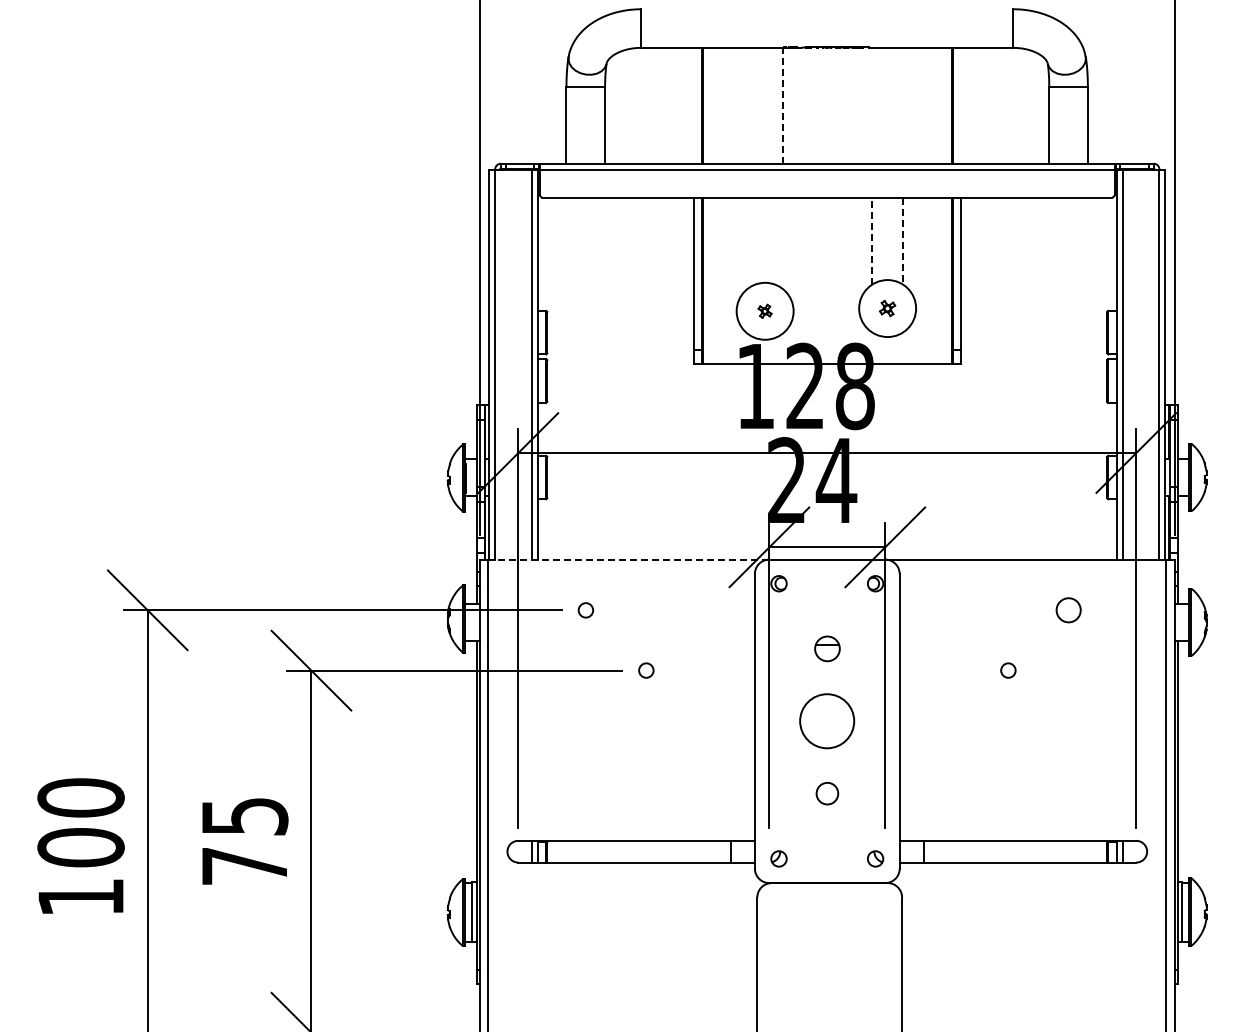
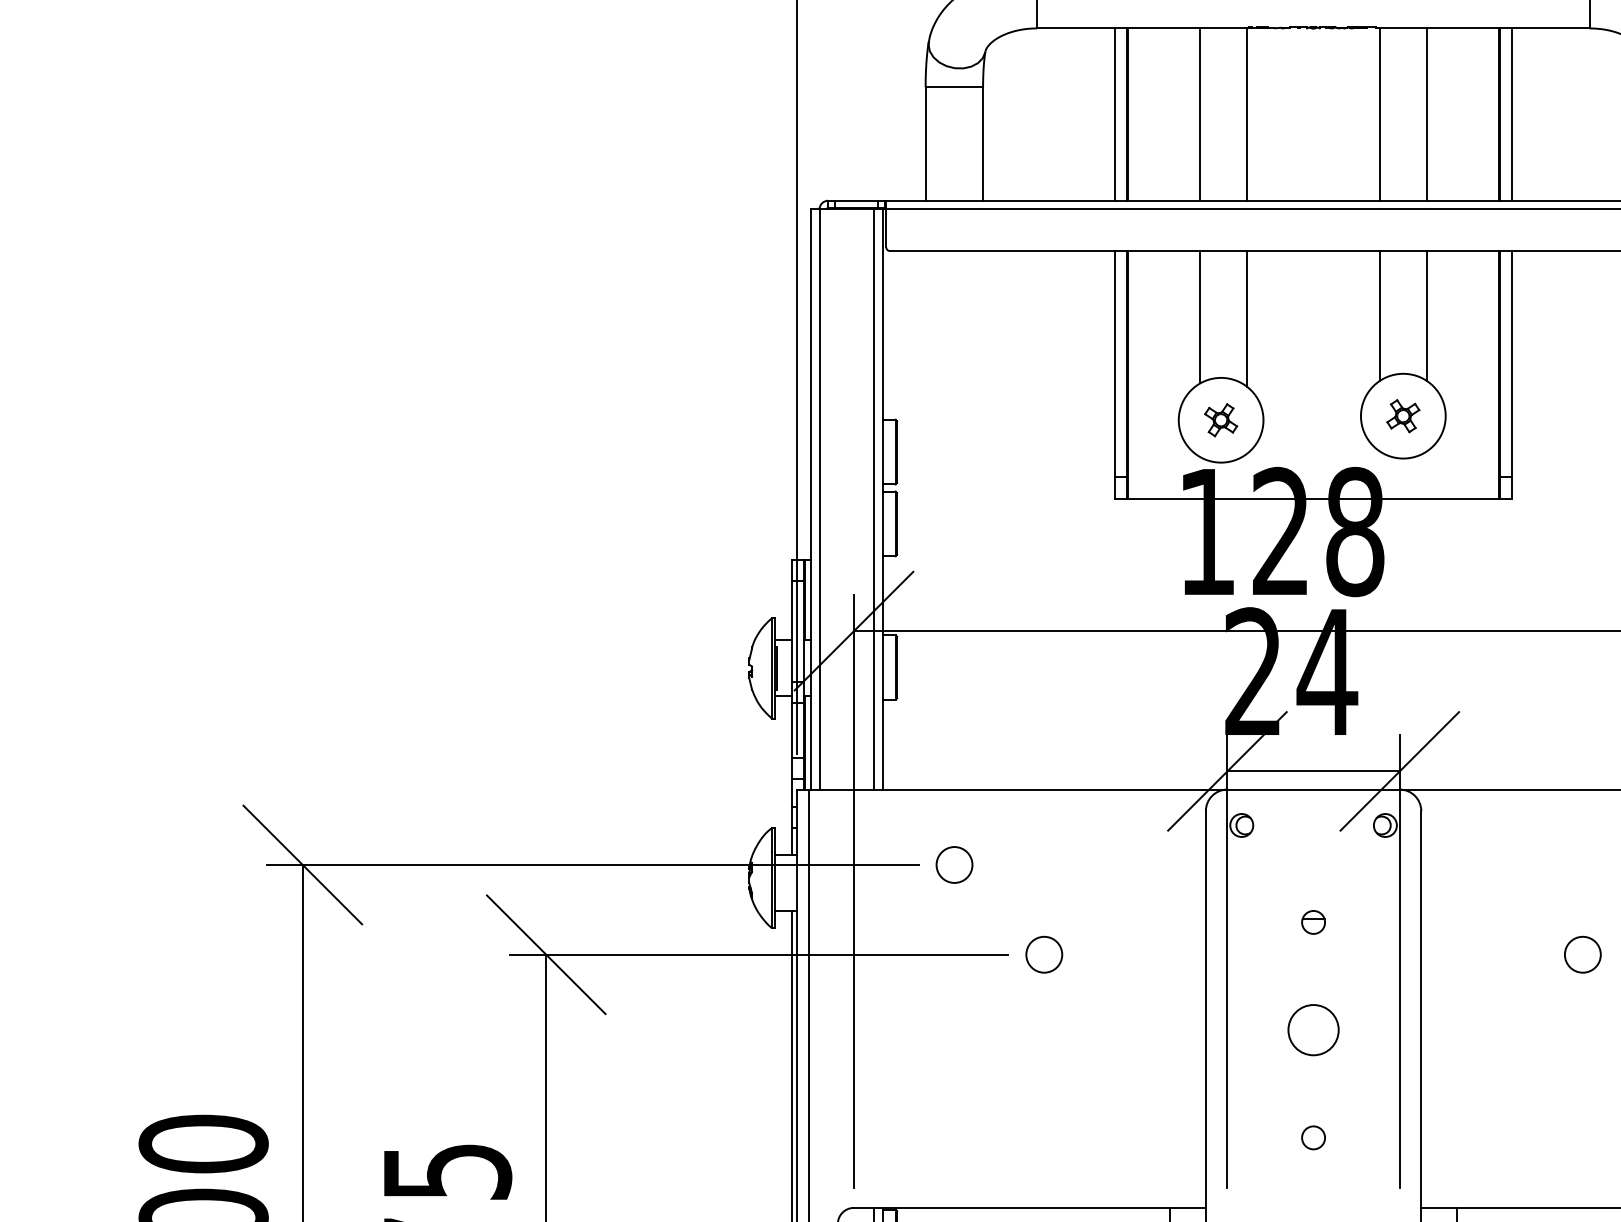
line: (694, 105) -> (1116, 114), added
line: (751, 105) -> (1200, 114), added
line: (782, 105) -> (1246, 114), dashed -> solid
line: (871, 105) -> (1379, 114), added
line: (903, 105) -> (1426, 114), added
line: (960, 105) -> (1511, 114), added
line: (751, 241) -> (1200, 316), added
line: (871, 241) -> (1379, 316), dashed -> solid
line: (903, 241) -> (1426, 316), dashed -> solid
line: (782, 242) -> (1246, 317), added
part: (887, 308) -> (1403, 416), size x1.43
part: (764, 311) -> (1220, 420), size x1.67
line: (628, 559) -> (1017, 789), dashed -> solid
circle: (585, 610) -> (953, 865), size x1.67
part: (826, 648) -> (1312, 921), size x0.62
circle: (646, 670) -> (1044, 954), size x1.67
circle: (1008, 670) -> (1583, 954), size x1.67
circle: (827, 721) -> (1313, 1030), size x0.62
circle: (826, 793) -> (1312, 1137), size x0.71

